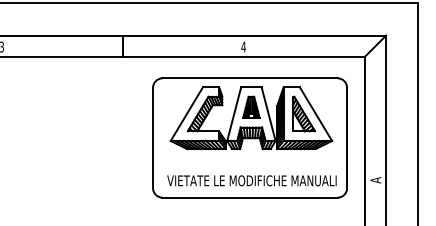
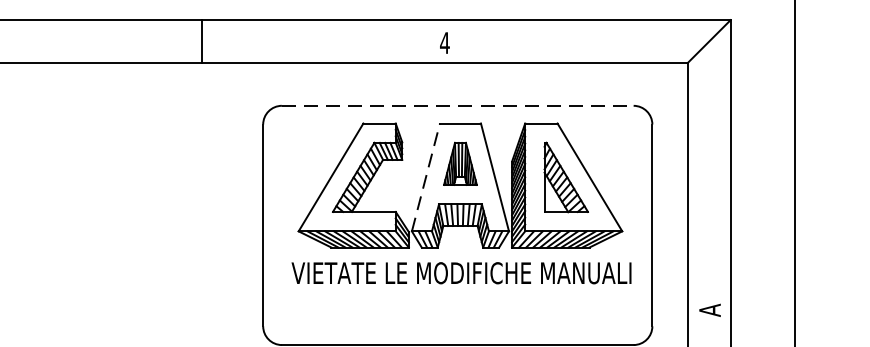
line: (250, 78) -> (458, 106), solid -> dashed
line: (234, 114) -> (426, 178), solid -> dashed
text: (251, 180) -> (460, 272), moved

